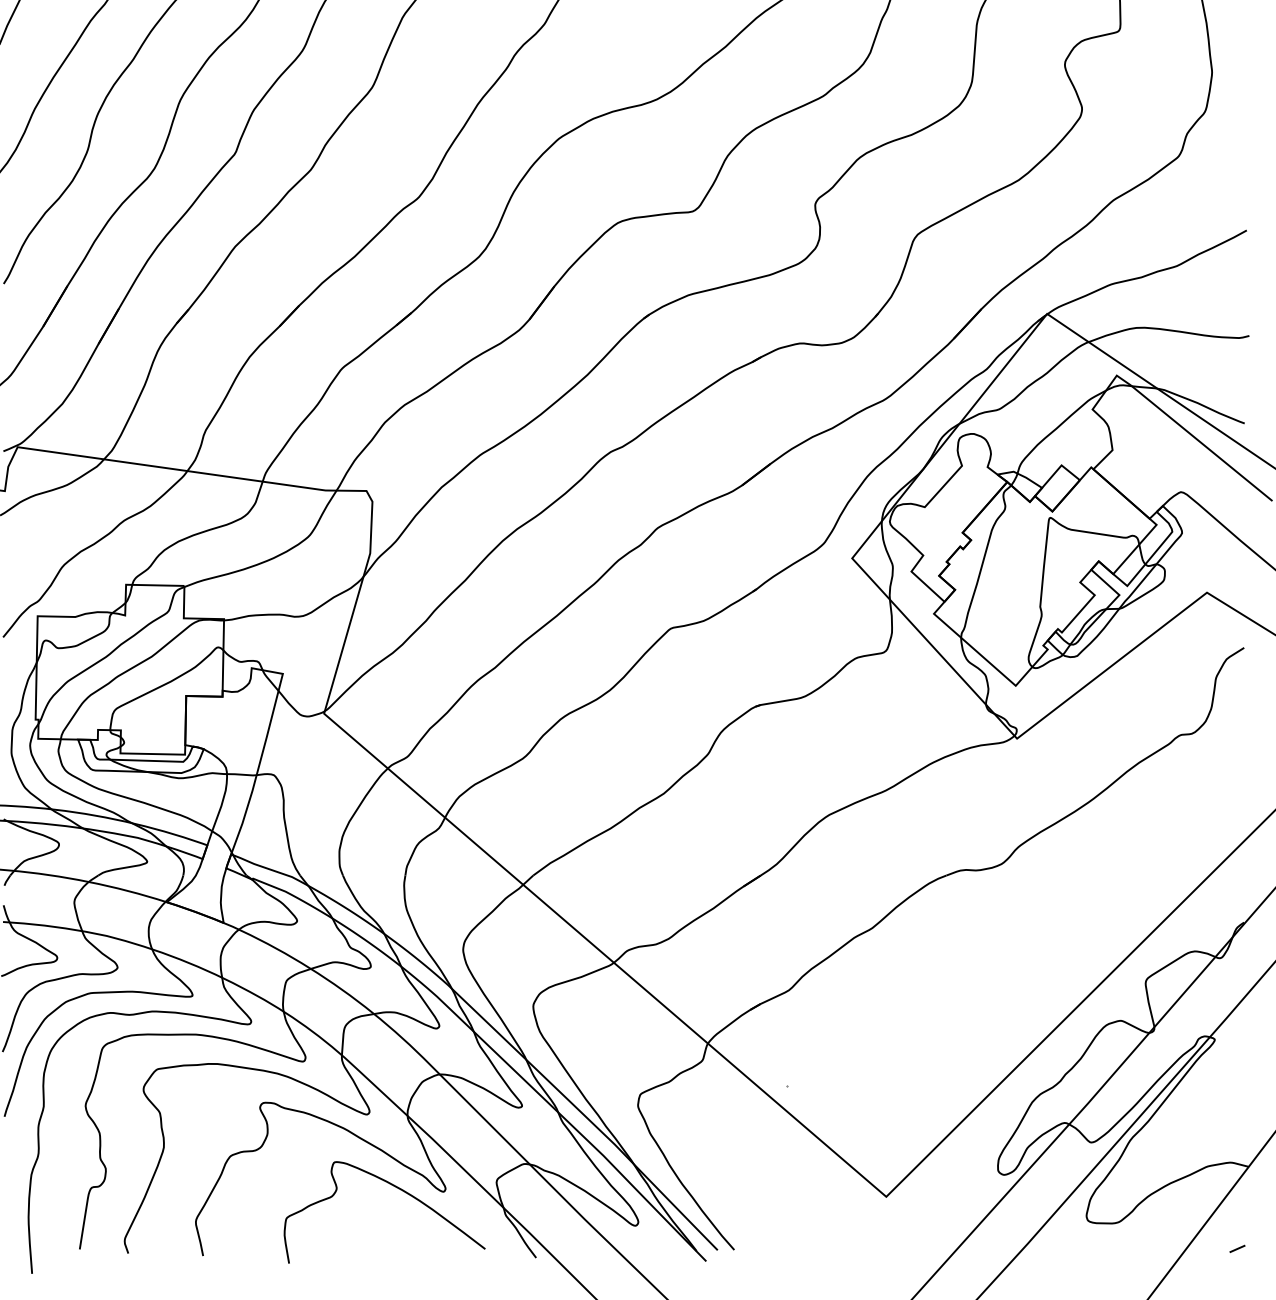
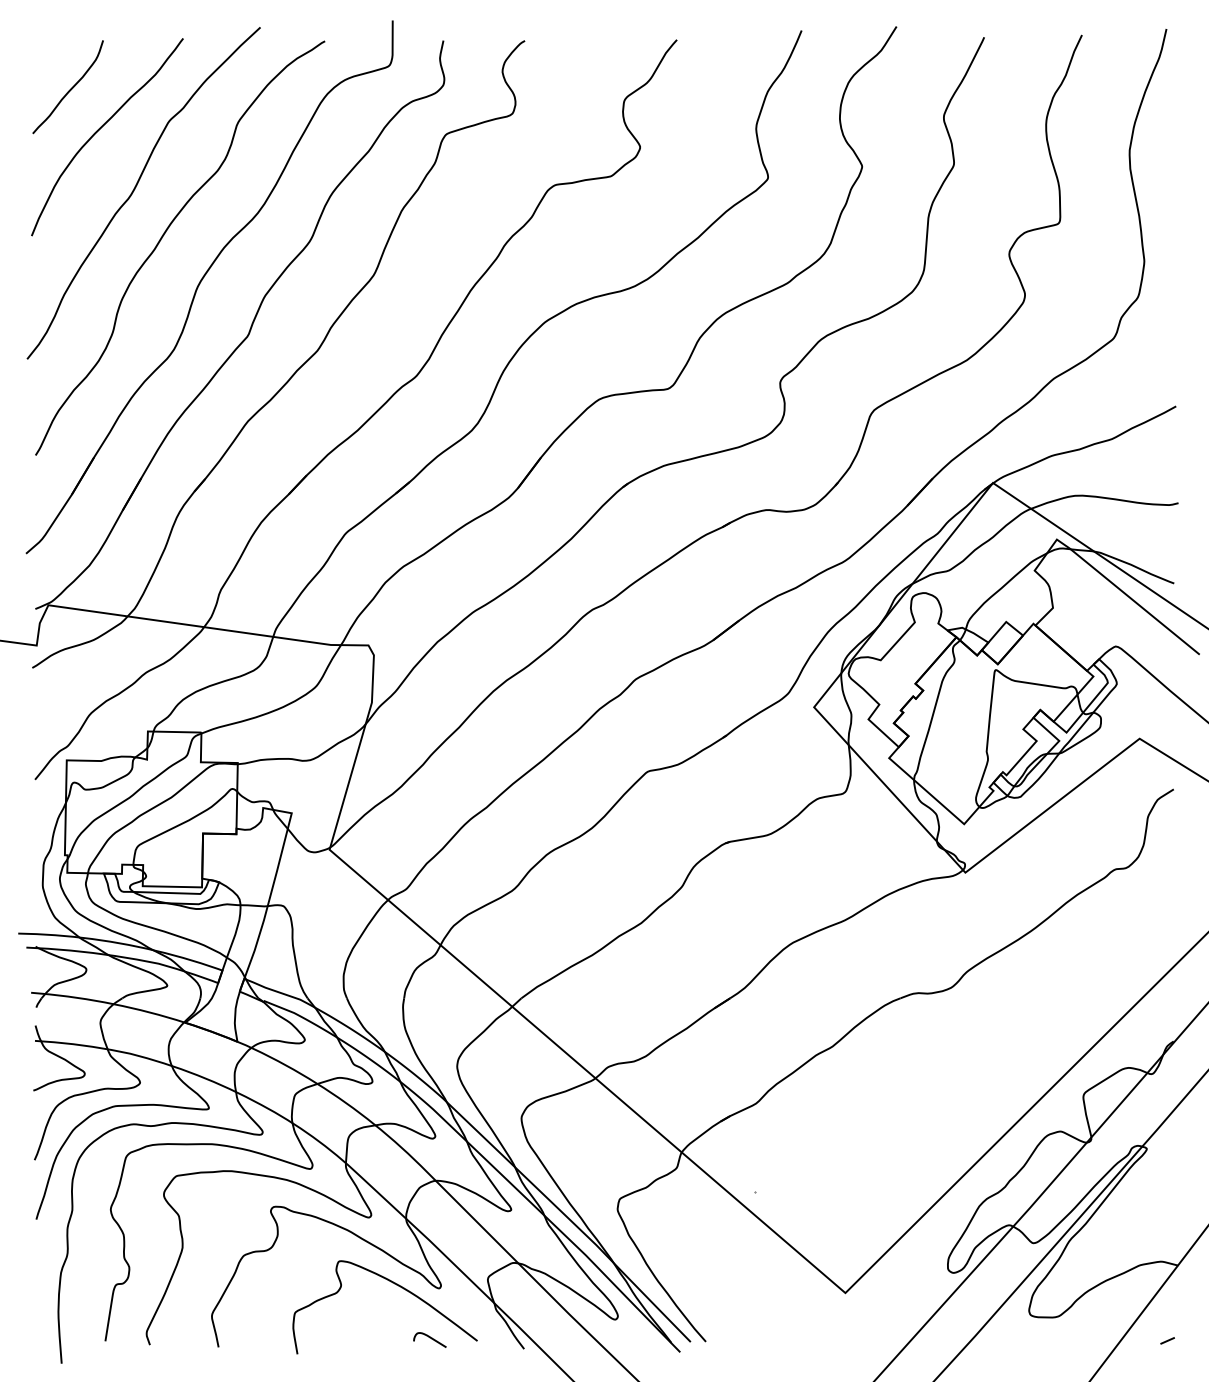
curve: (433, 1246) -> (429, 1338), added

